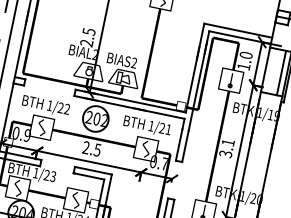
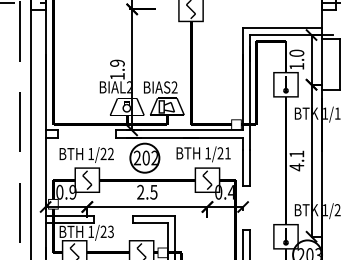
text: (88, 37) -> (117, 69), 2.5 -> 1.9
text: (225, 154) -> (296, 167), 3.1 -> 4.1
text: (163, 164) -> (230, 192), 0.7 -> 0.4

